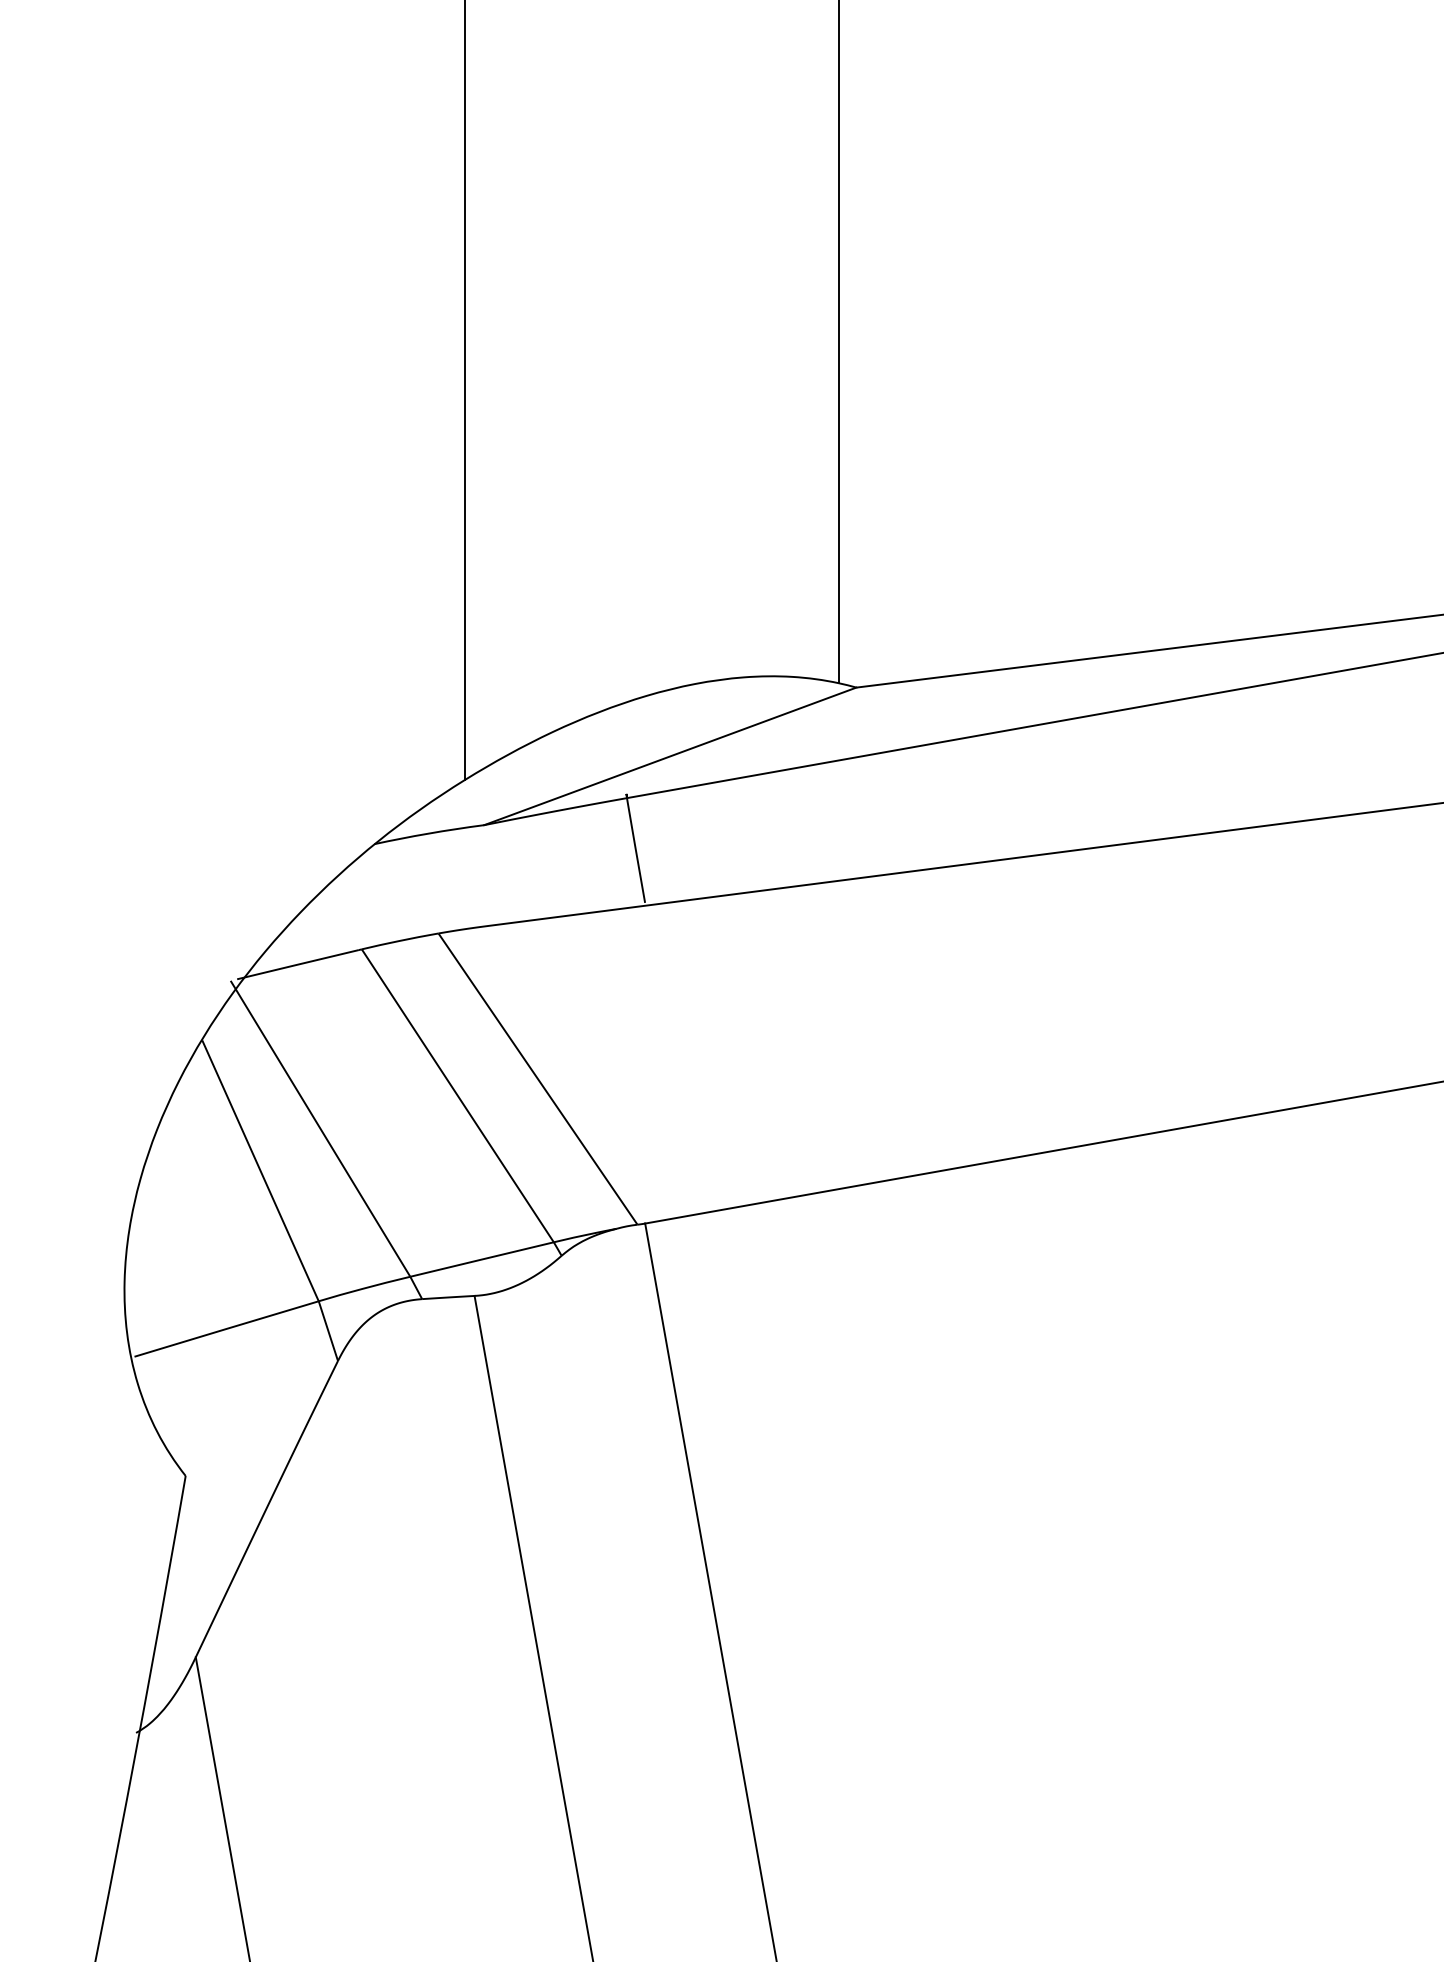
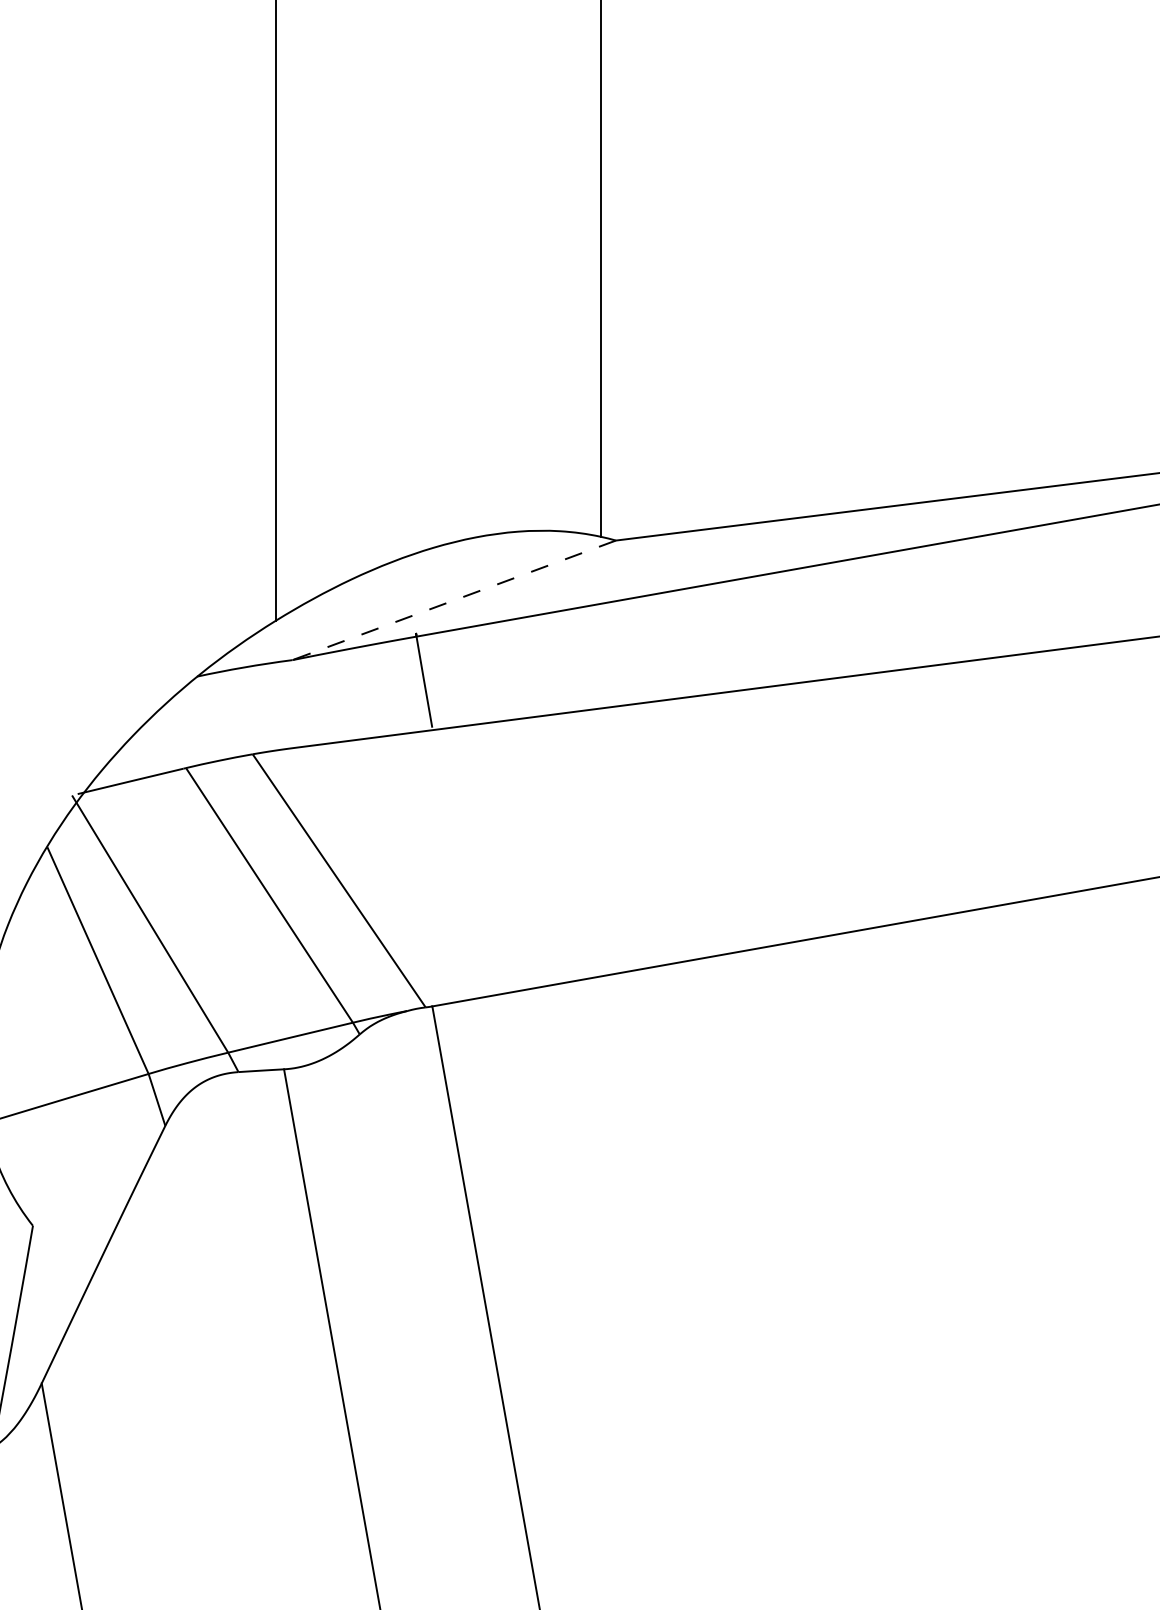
line: (669, 756) -> (453, 600), solid -> dashed

